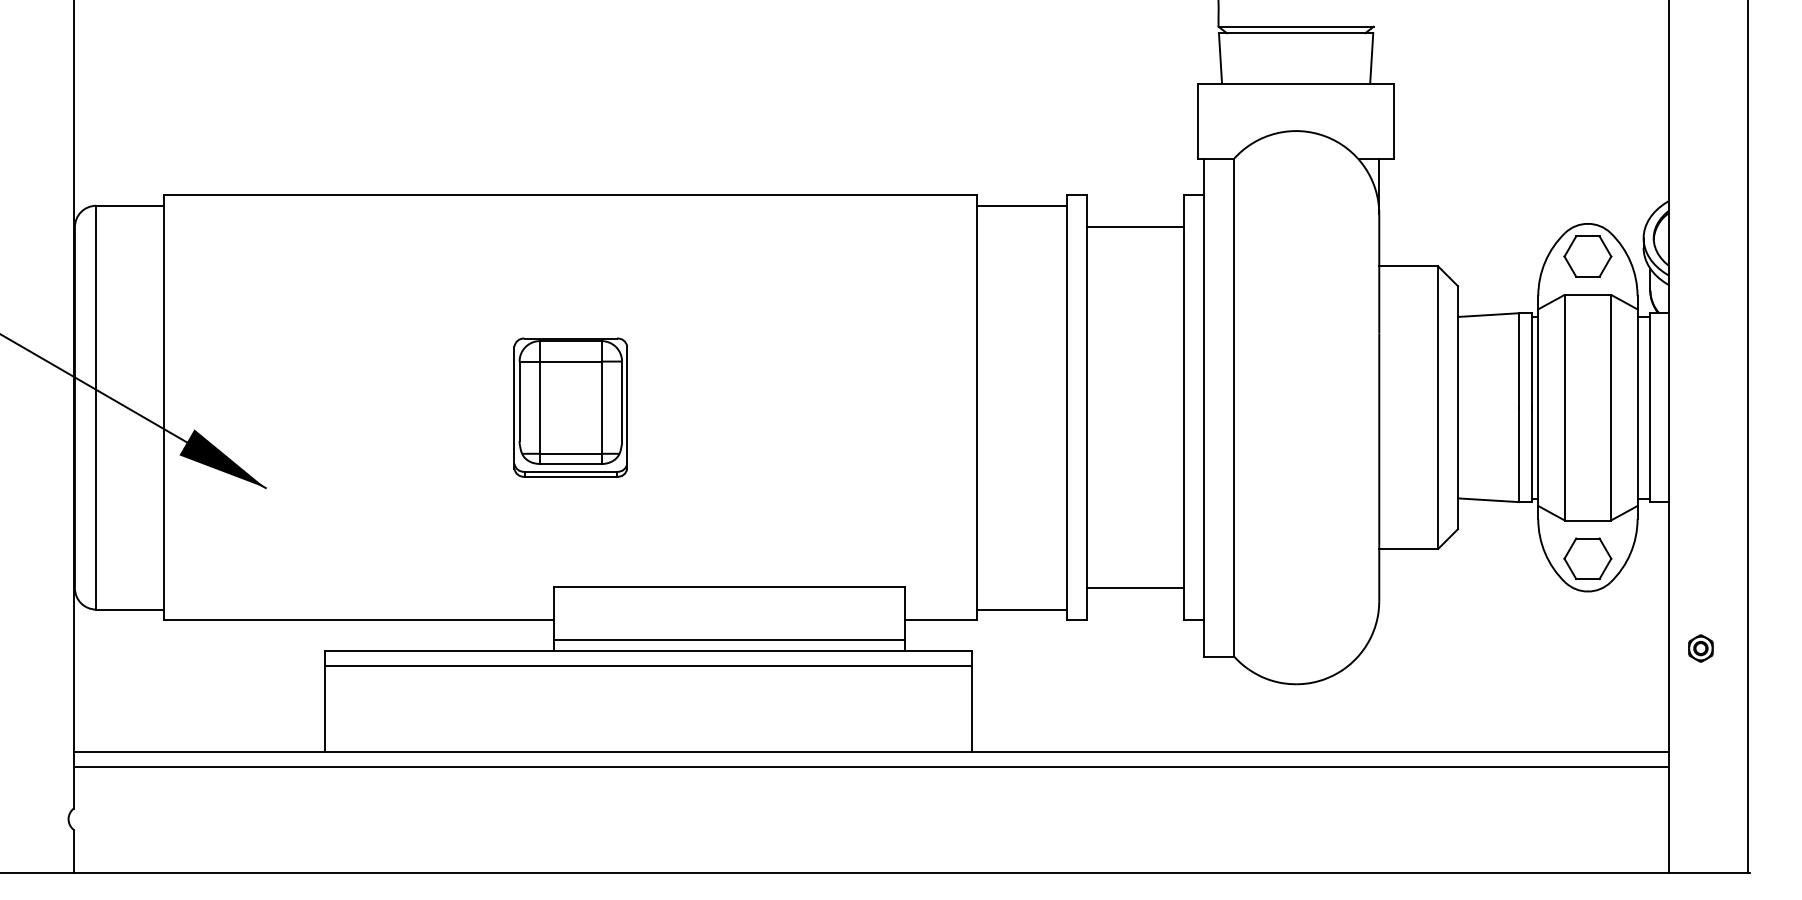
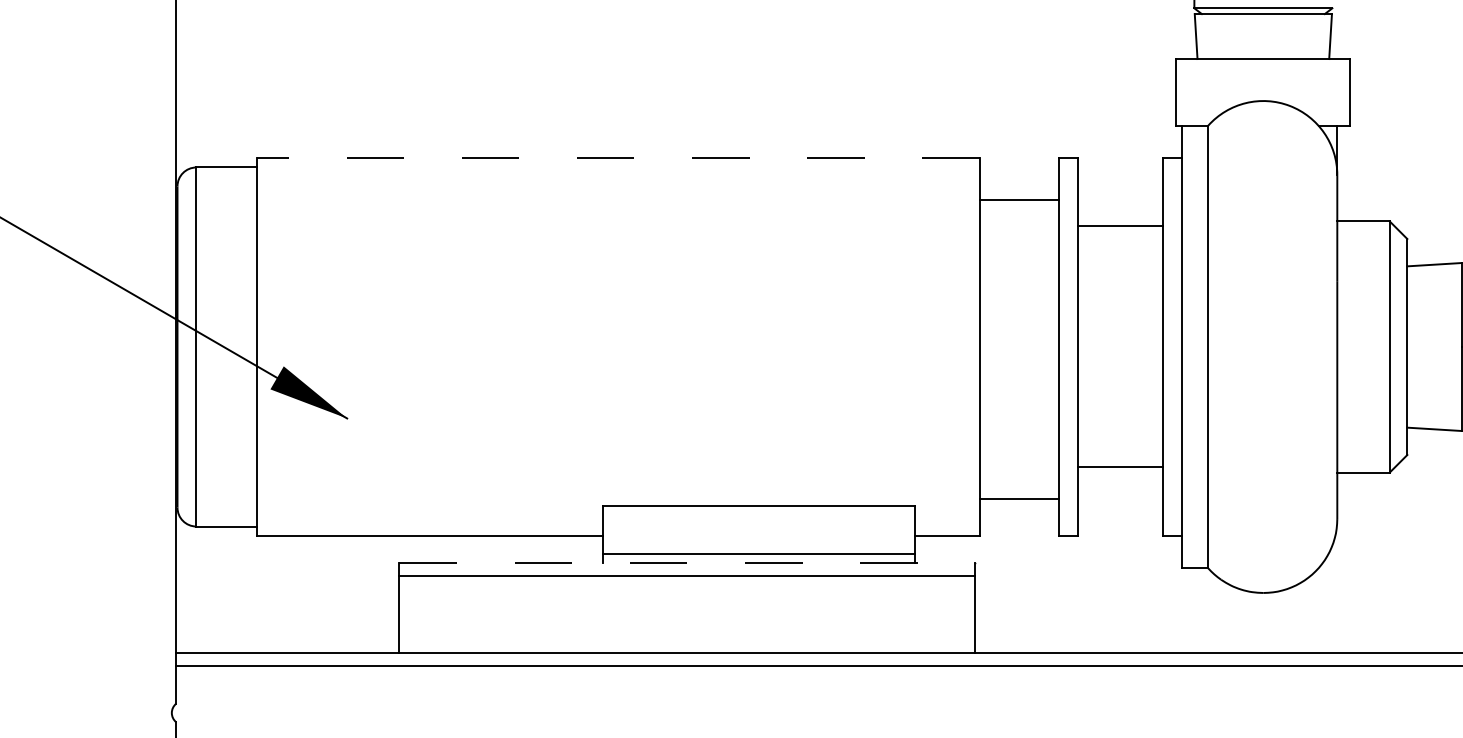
line: (570, 195) -> (618, 158), solid -> dashed
line: (1021, 205) -> (1019, 200), moved
line: (1135, 227) -> (1120, 226), moved
part: (570, 407) -> (618, 346), removed
line: (1135, 588) -> (1120, 466), moved
line: (1021, 609) -> (1019, 498), moved
line: (648, 650) -> (687, 562), solid -> dashed

